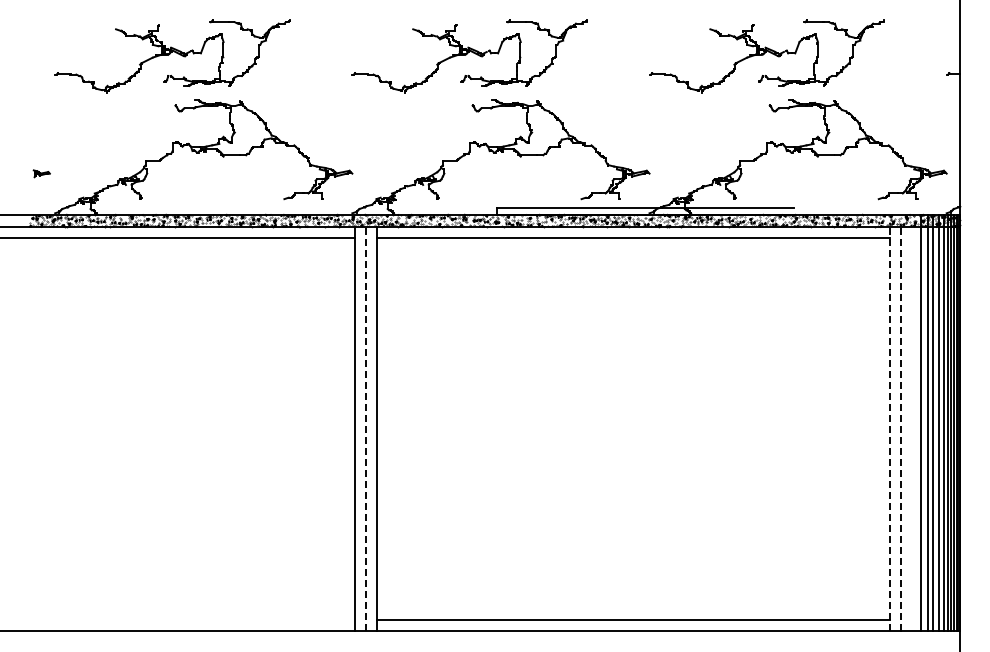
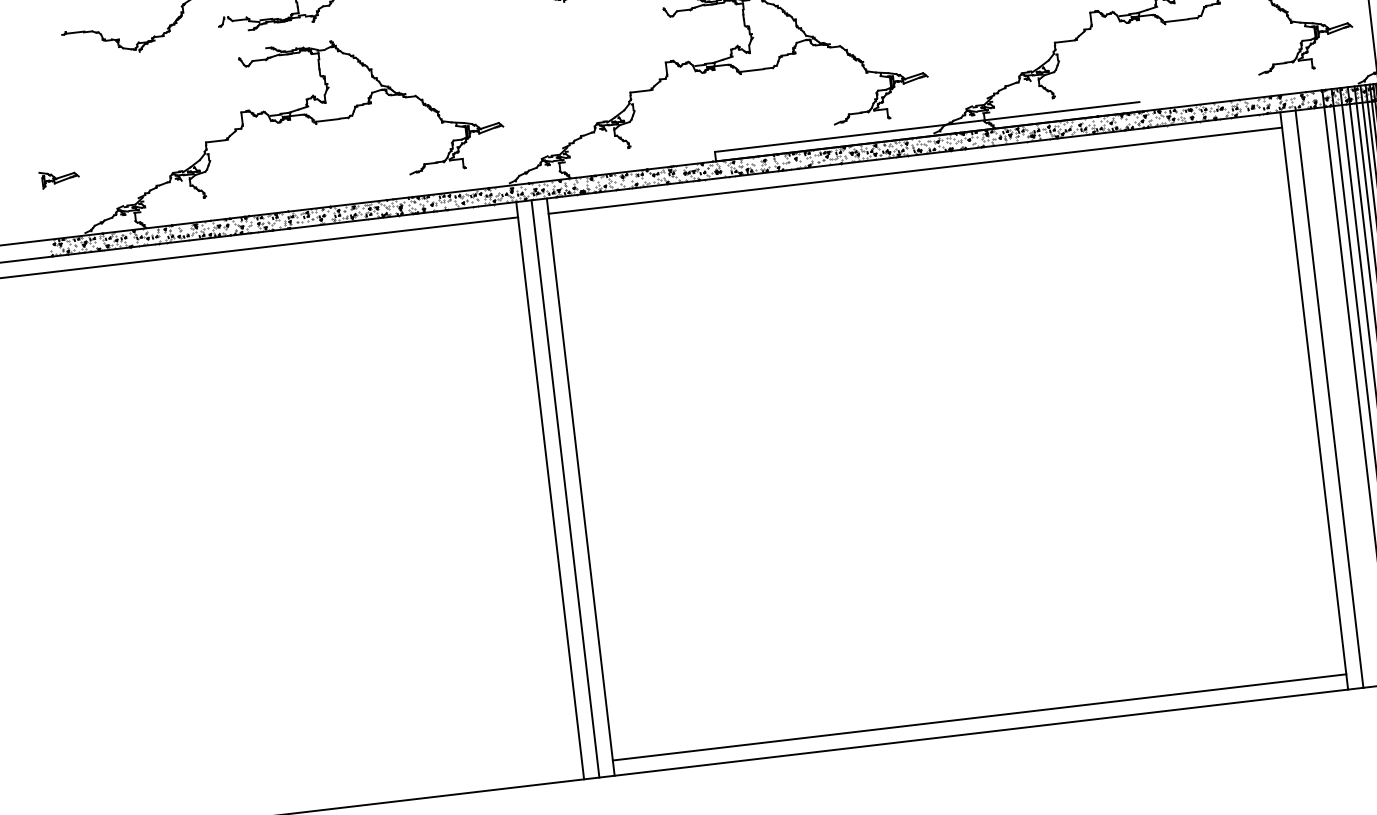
part: (41, 173) -> (59, 178), size x1.67
line: (365, 428) -> (564, 488), dashed -> solid
line: (890, 428) -> (1314, 400), dashed -> solid
line: (900, 428) -> (1328, 398), dashed -> solid

